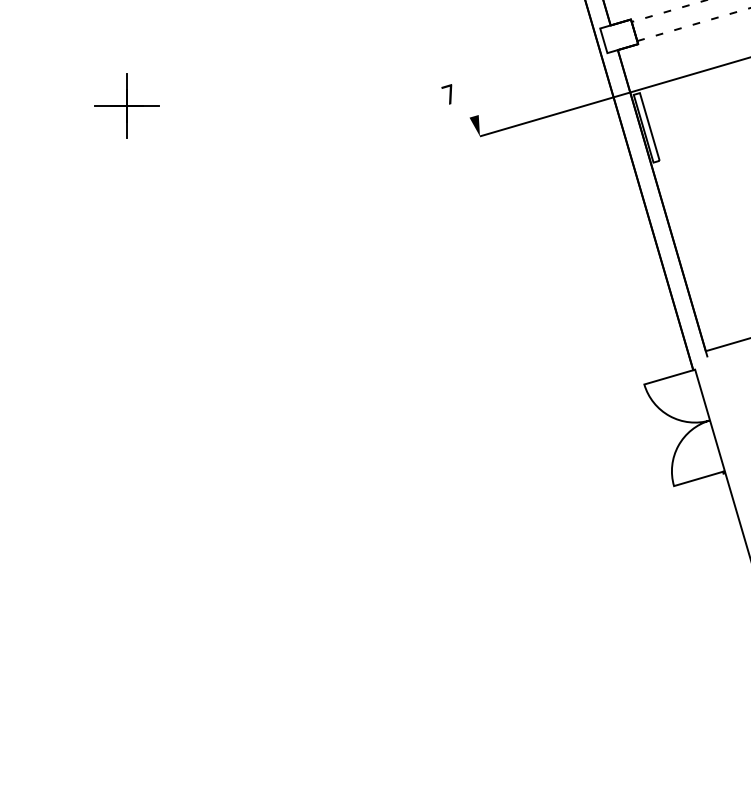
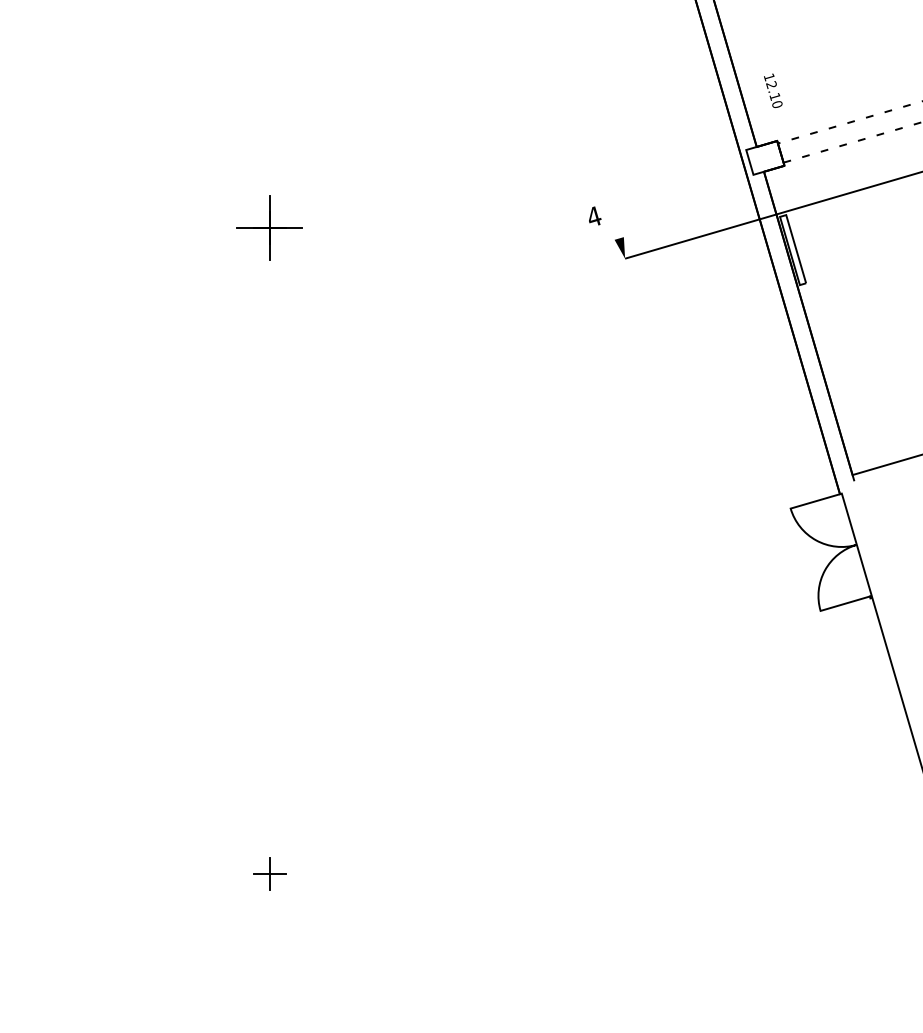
text: (448, 94) -> (593, 216), 7 -> 4
part: (126, 746) -> (269, 873), added

